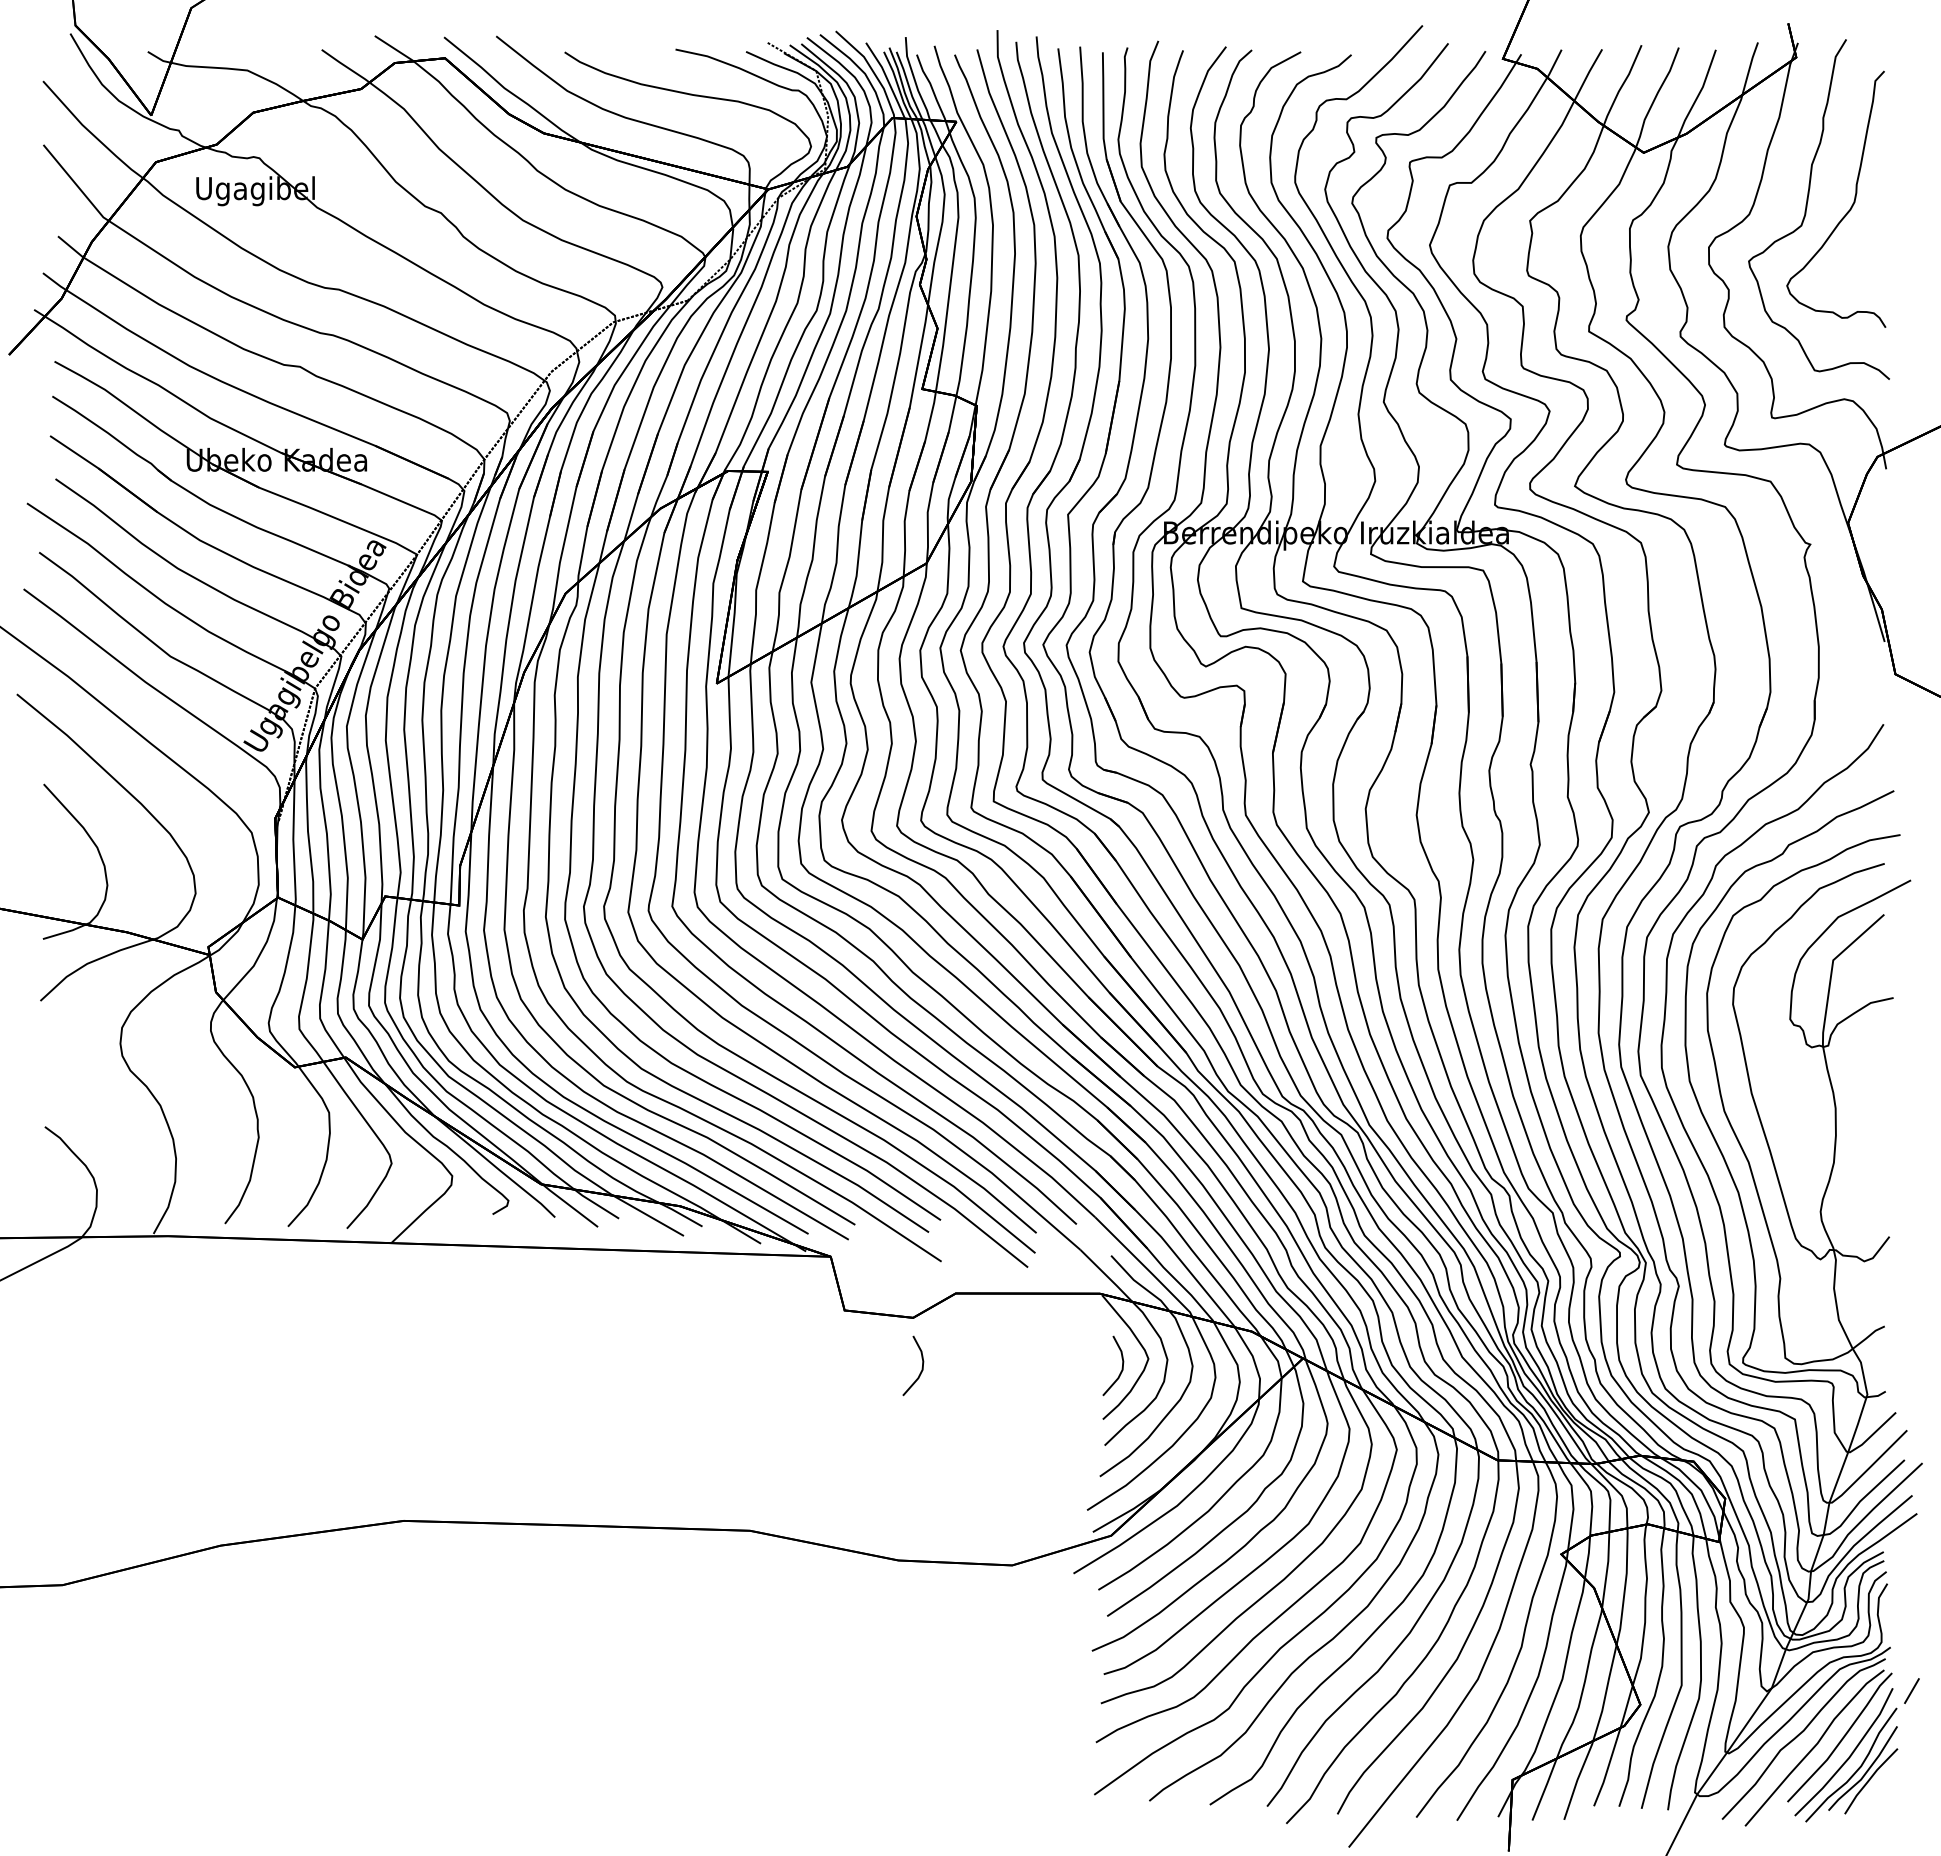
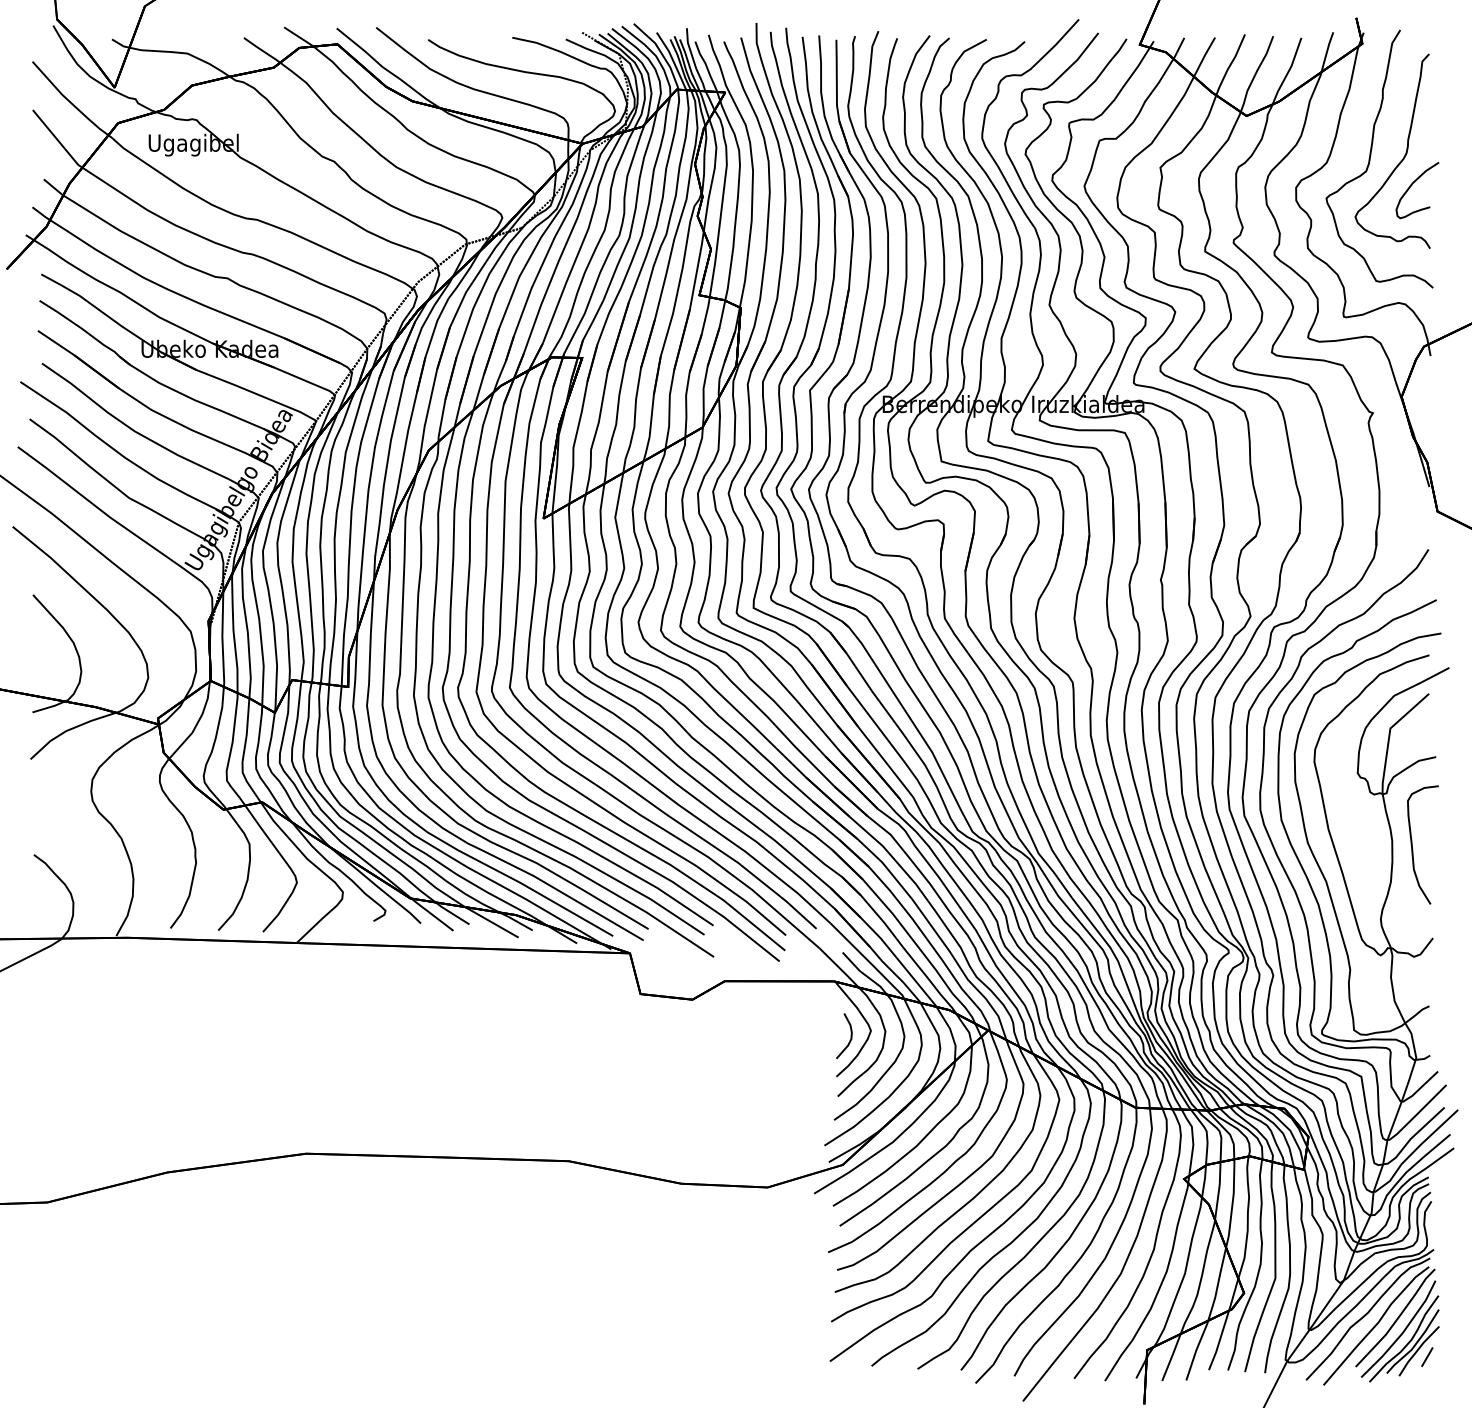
curve: (1860, 246) -> (1411, 187), added
curve: (1862, 1113) -> (1412, 844), added
curve: (921, 1367) -> (698, 1037), removed
line: (1911, 1690) -> (1426, 1356), moved

